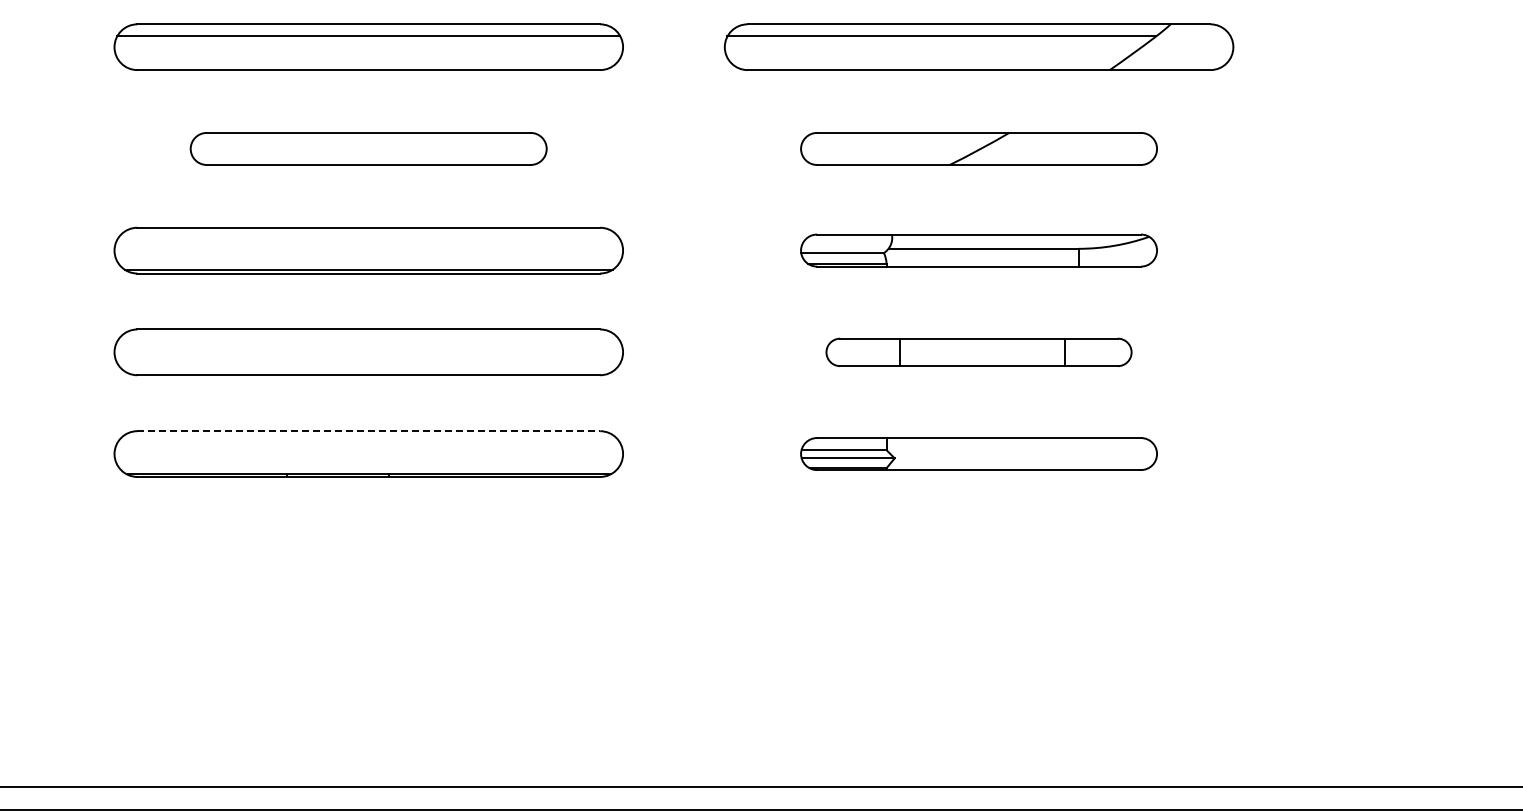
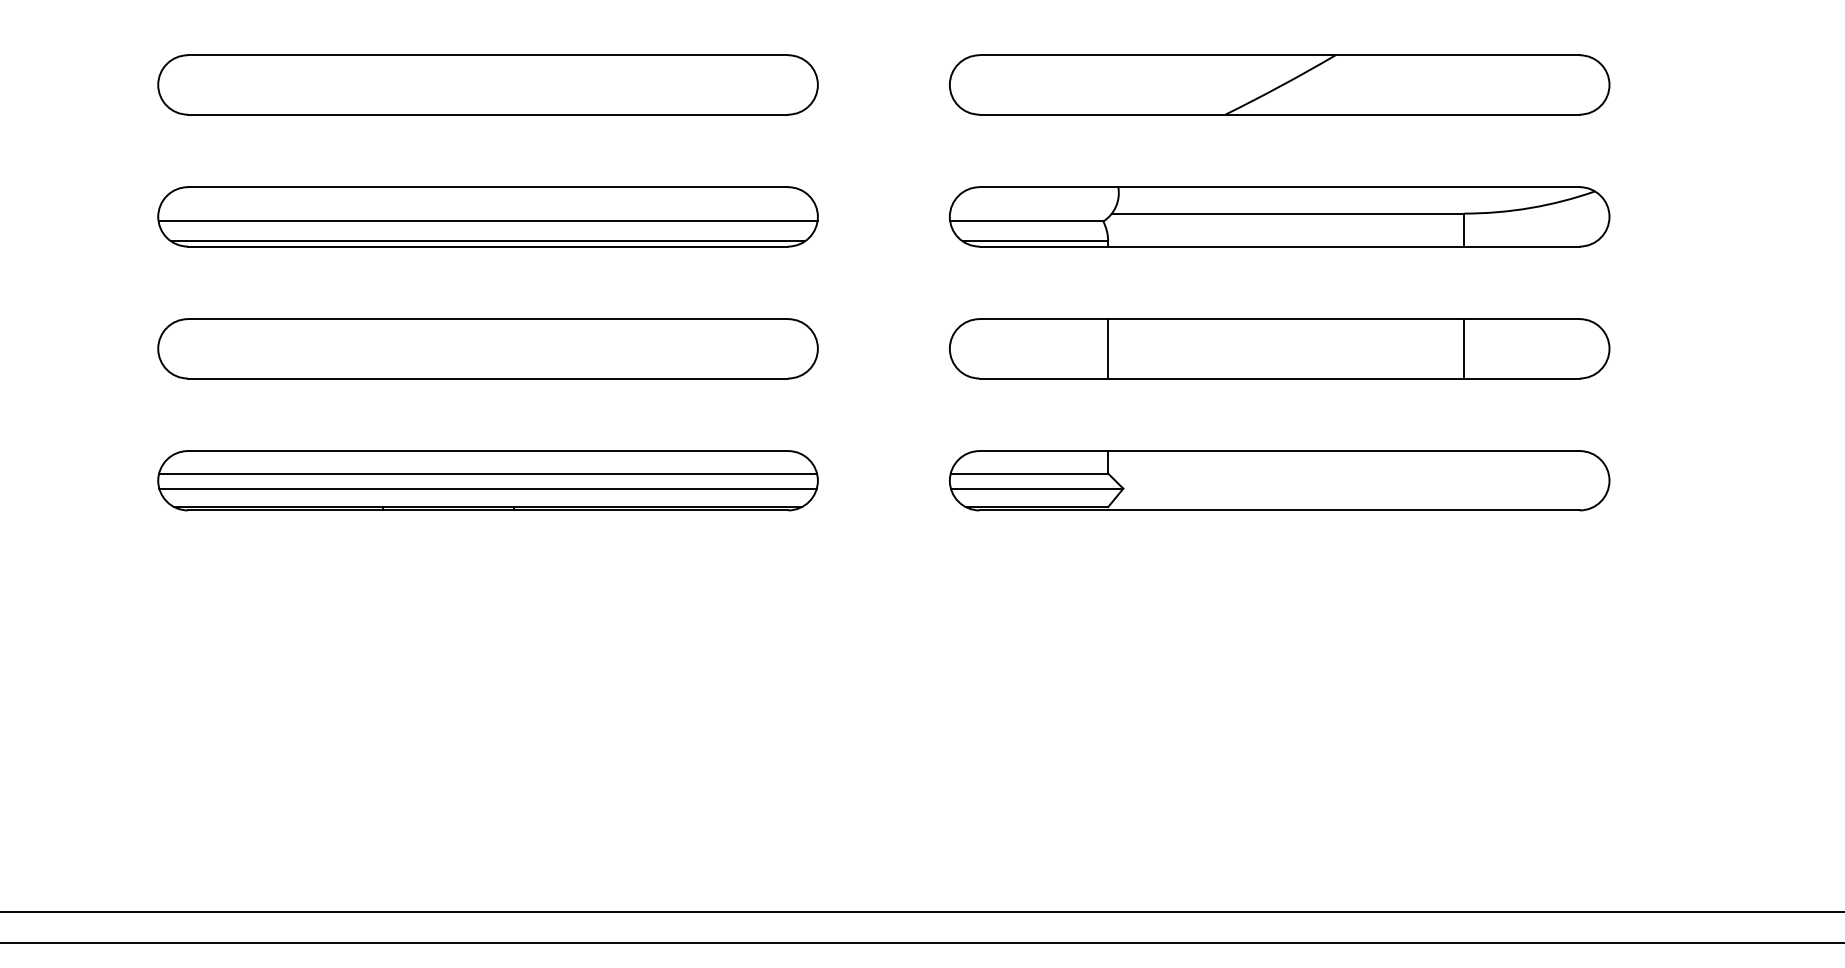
part: (368, 148) -> (487, 84), size x1.43
part: (978, 148) -> (1278, 84), size x1.43
part: (978, 250) -> (1278, 216), size x1.43
line: (368, 254) -> (487, 221), added
part: (978, 352) -> (1278, 349), size x1.67
line: (369, 431) -> (488, 451), dashed -> solid
line: (368, 448) -> (487, 473), added
part: (978, 453) -> (1278, 480), size x1.43
line: (368, 460) -> (487, 489), added

